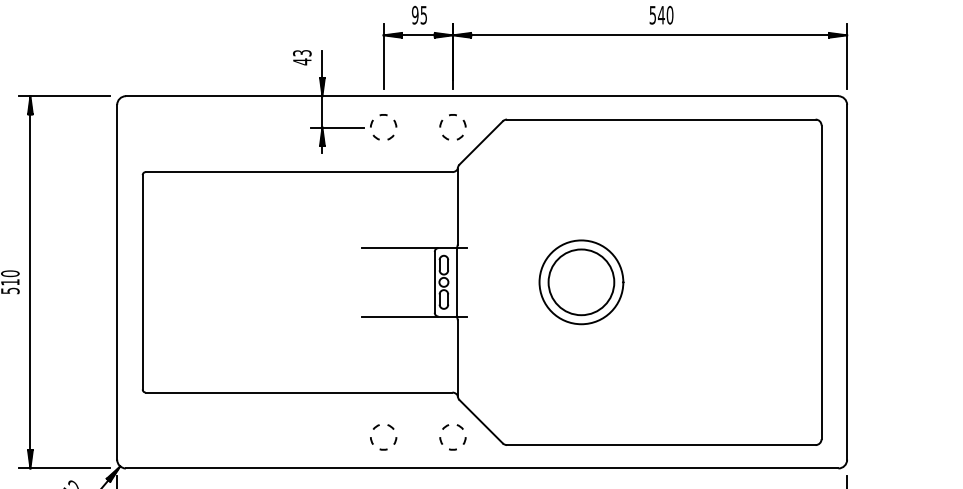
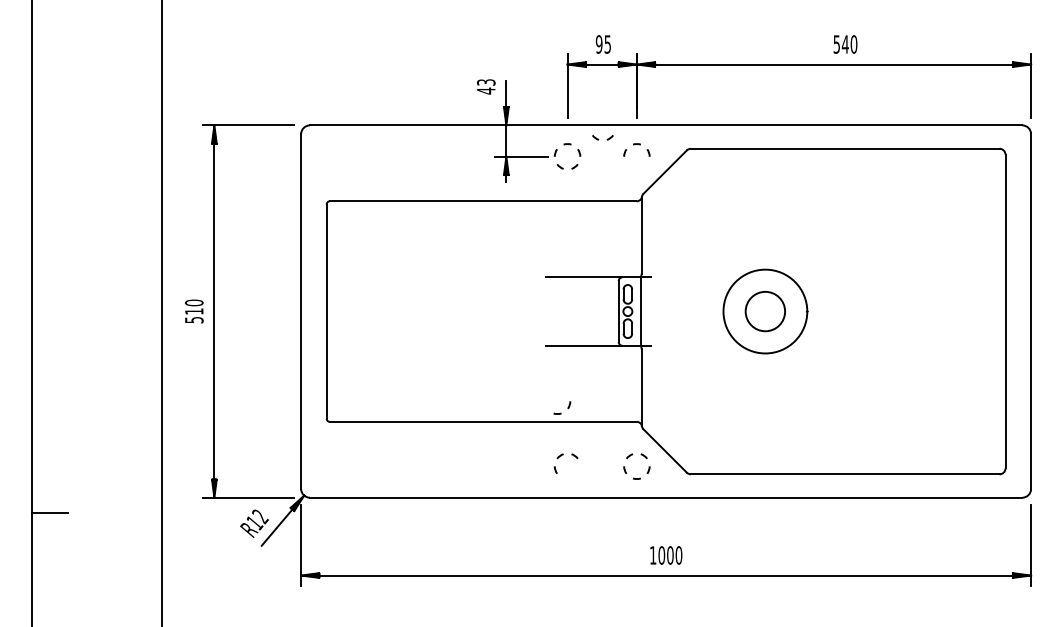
part: (452, 137) -> (602, 137), moved
circle: (581, 282) -> (765, 311), size x0.6
part: (388, 443) -> (562, 407), moved

